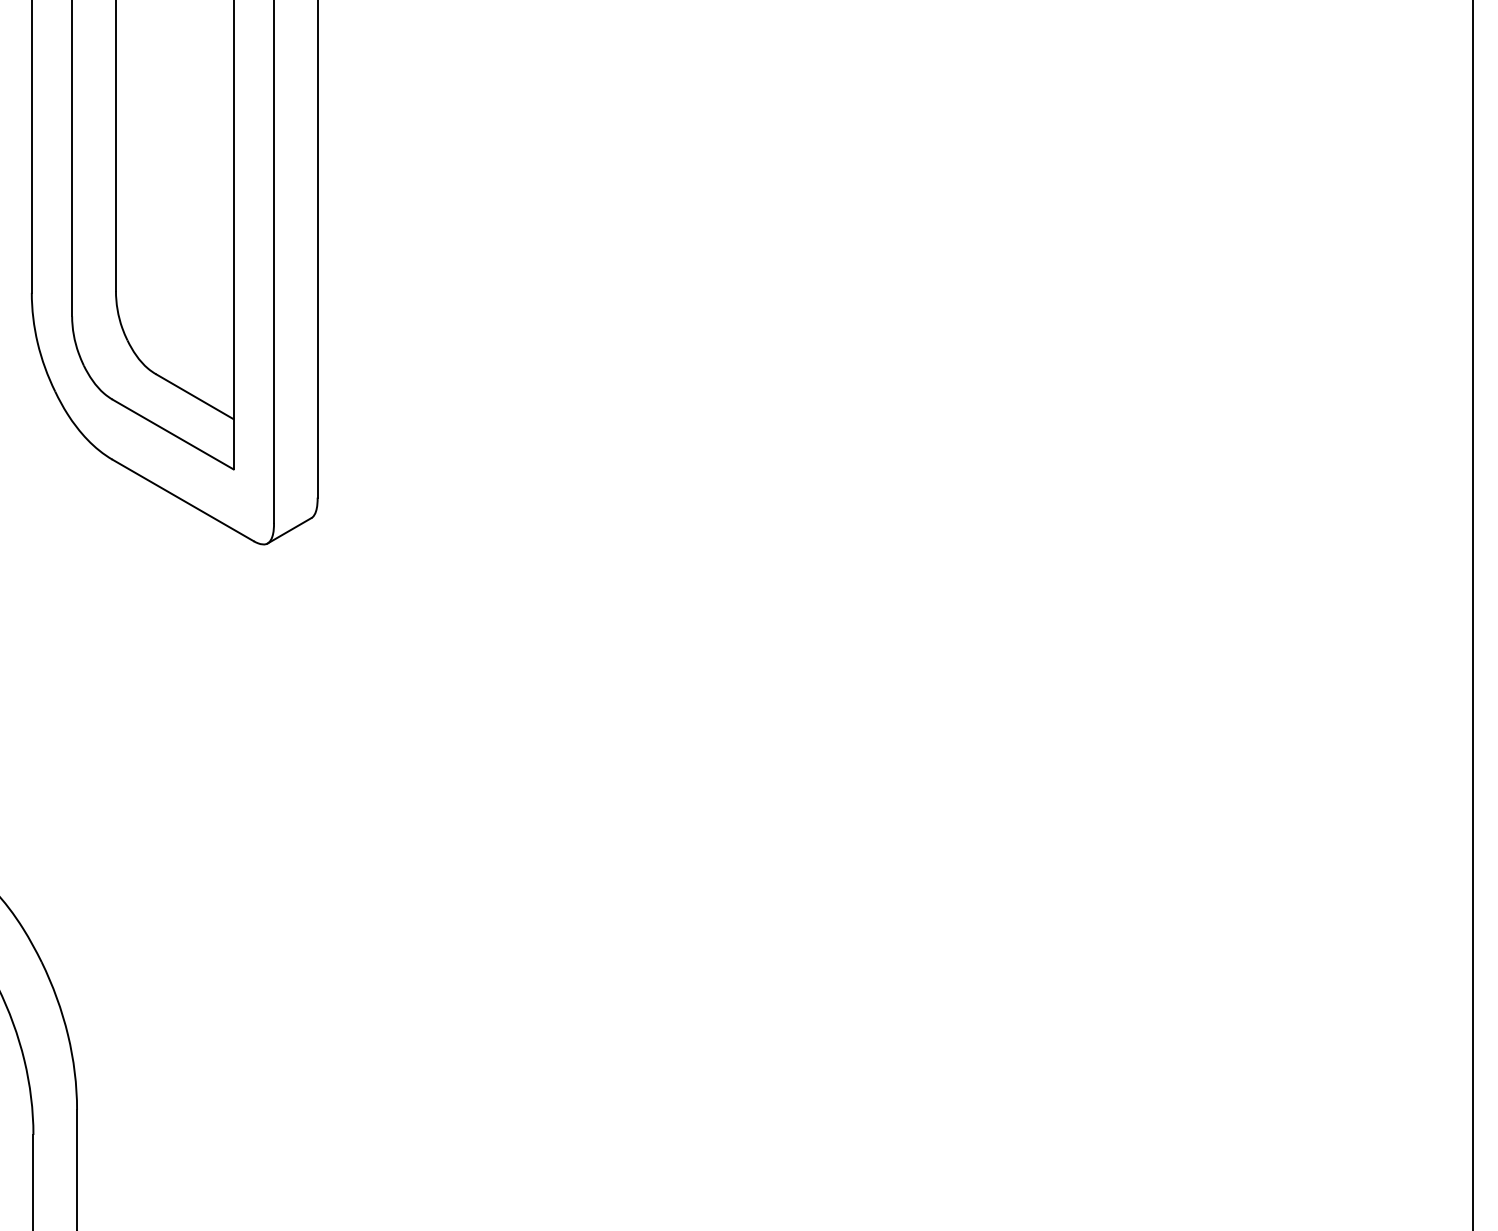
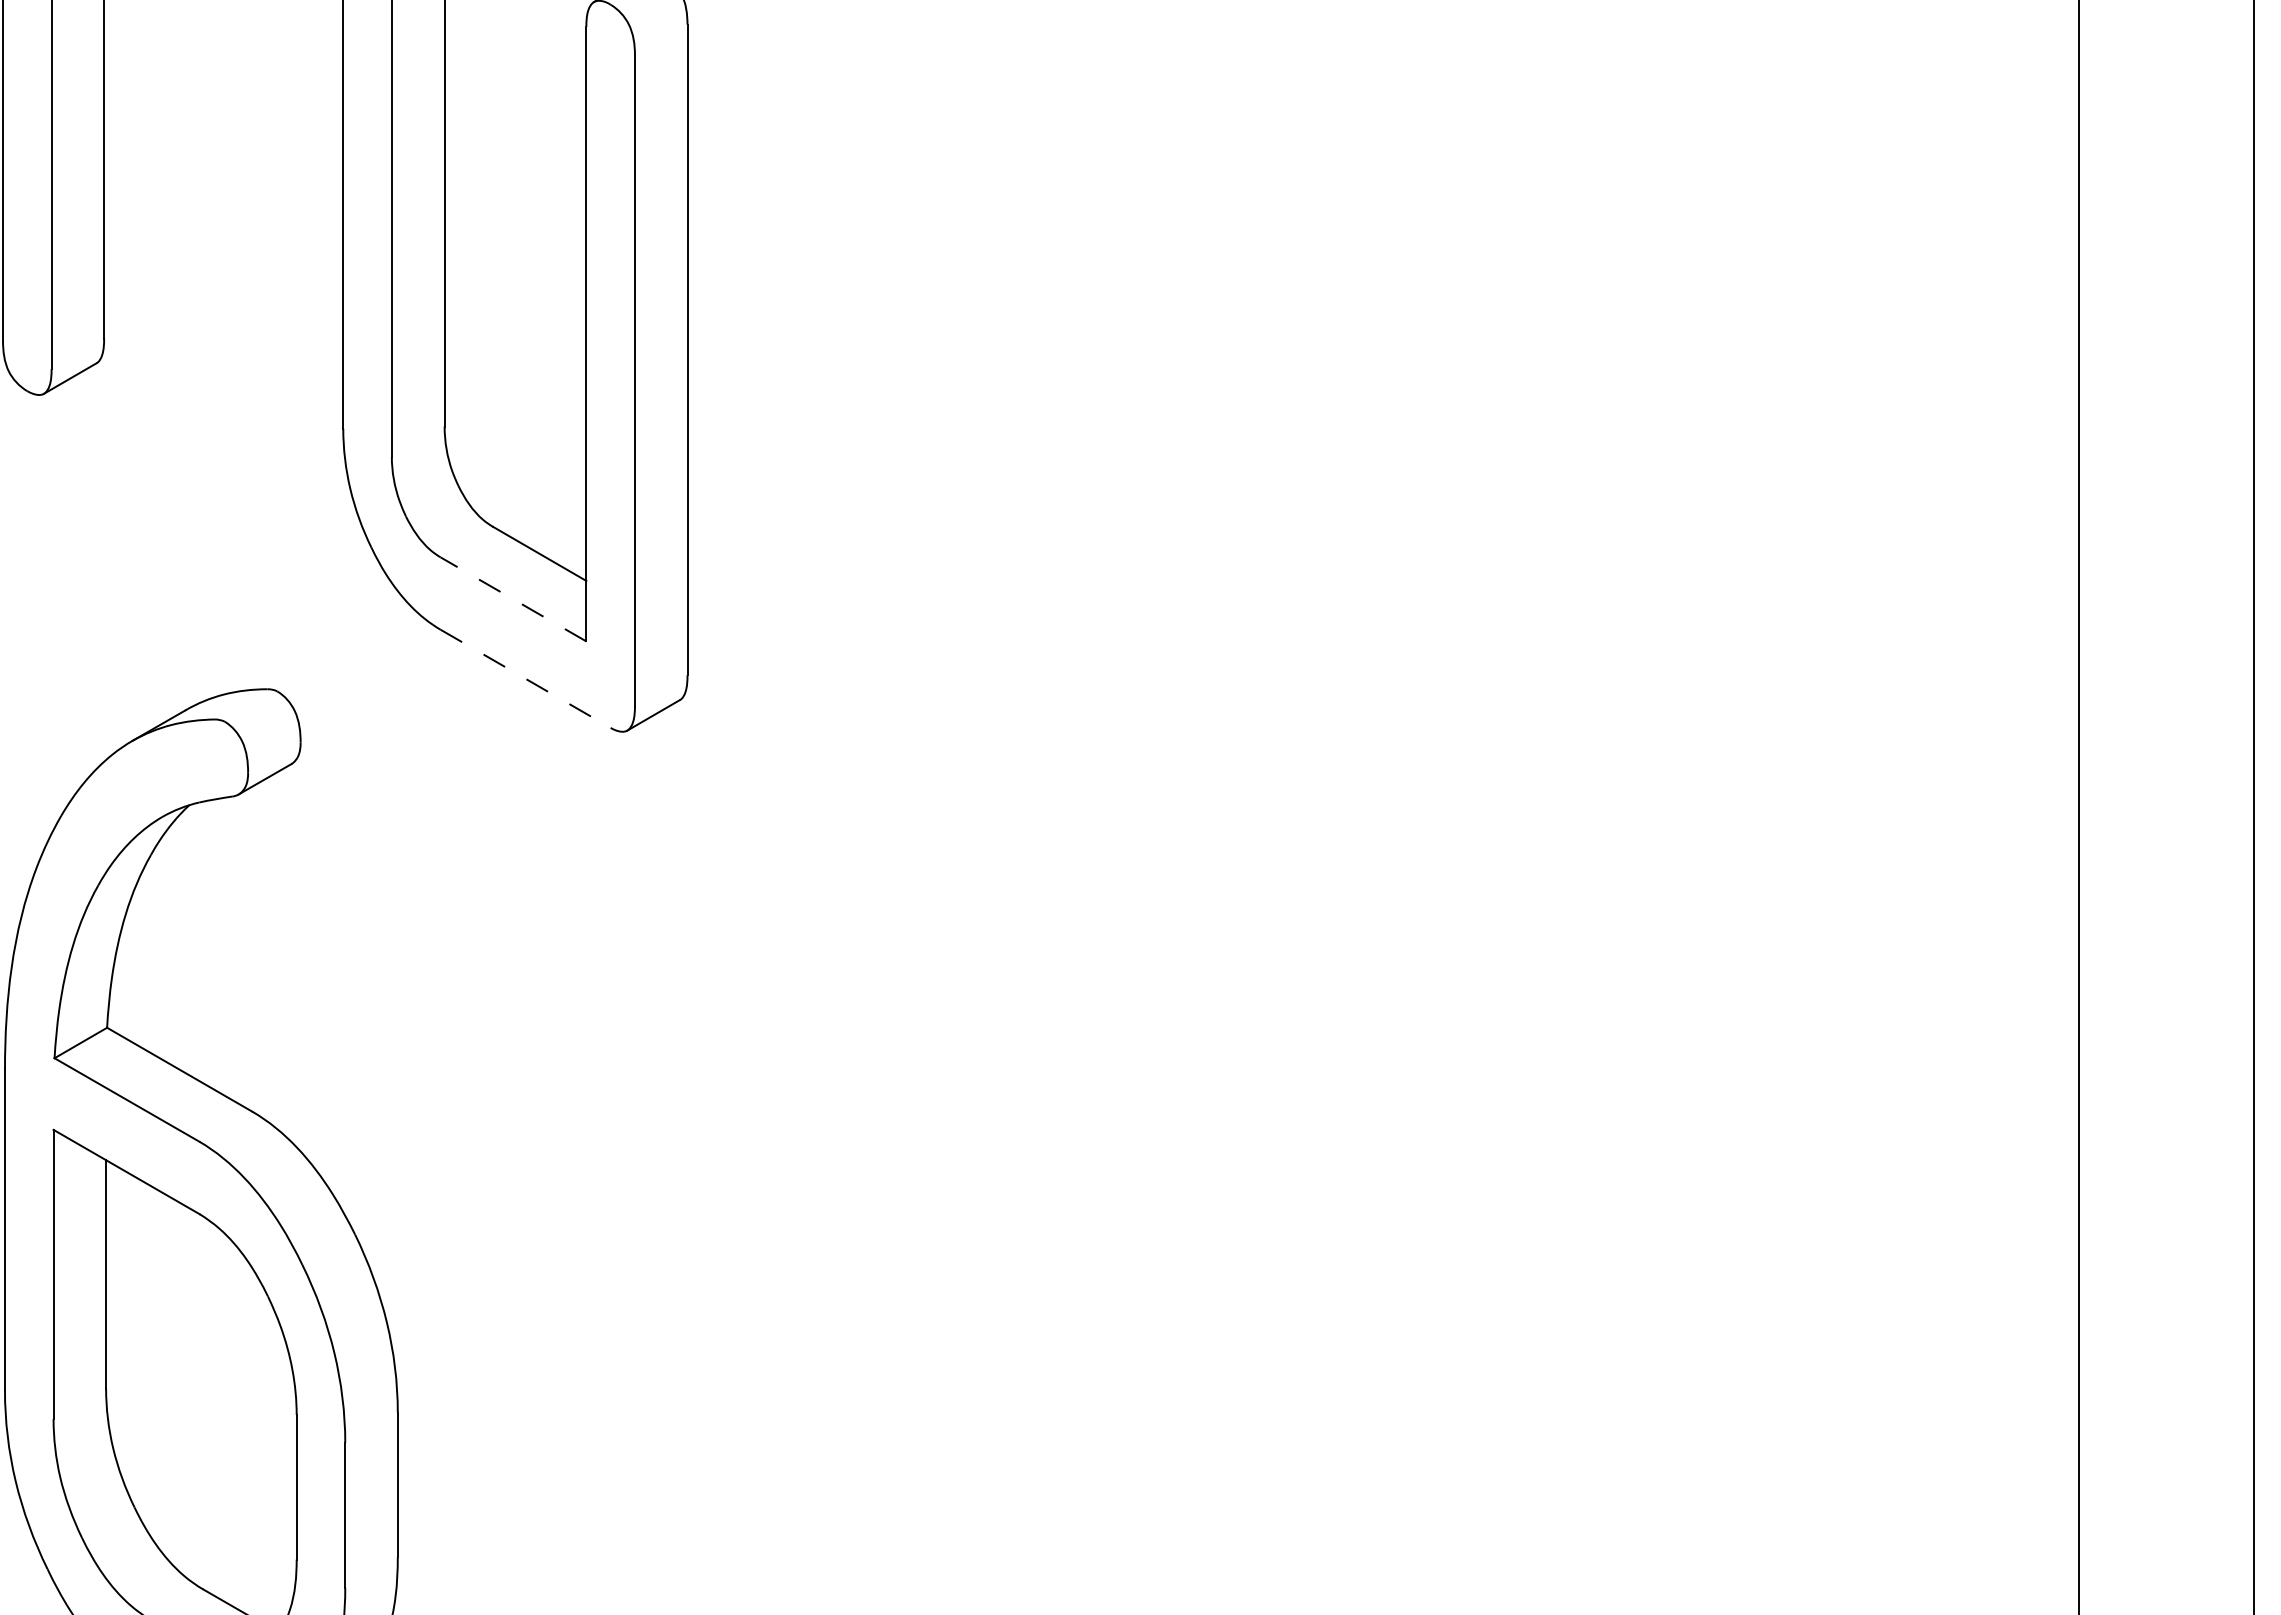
line: (173, 434) -> (513, 599), solid -> dashed
line: (183, 501) -> (526, 679), solid -> dashed

